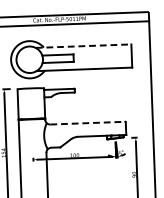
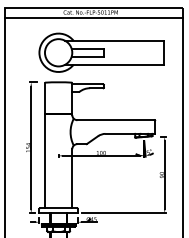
line: (84, 45) -> (115, 40), dashed -> solid
line: (88, 123) -> (116, 120), dashed -> solid

